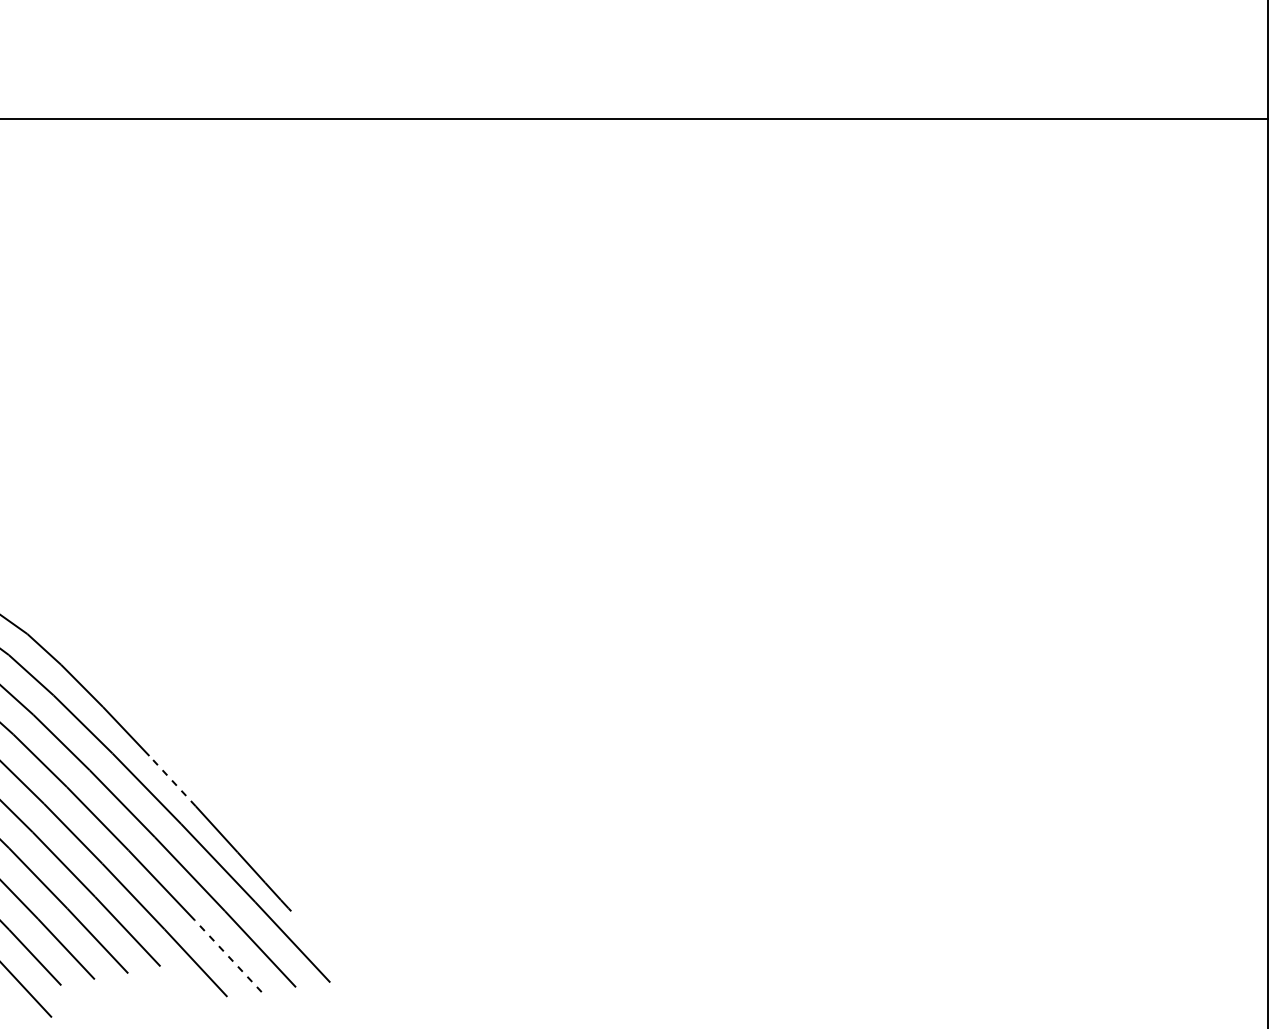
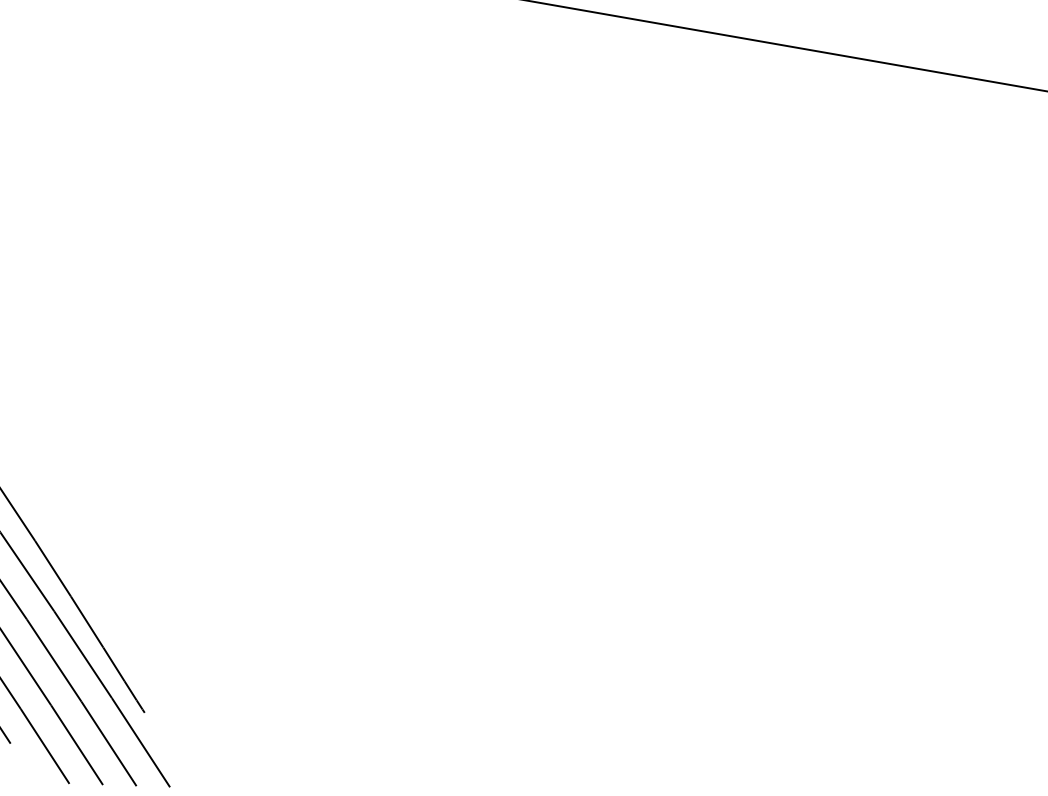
line: (172, 780) -> (53, 568), dashed -> solid
line: (227, 955) -> (76, 744), dashed -> solid

